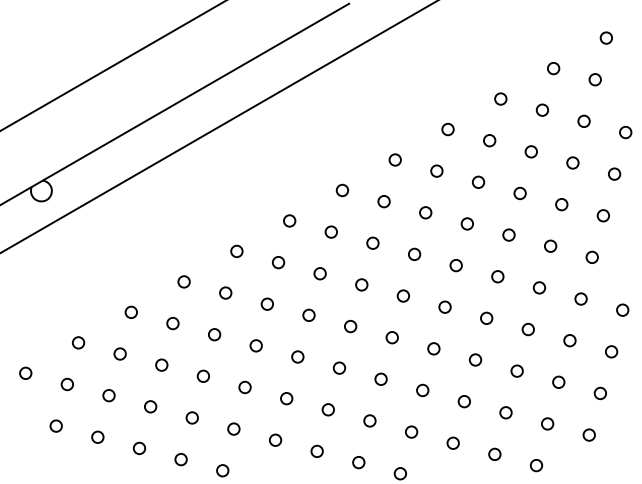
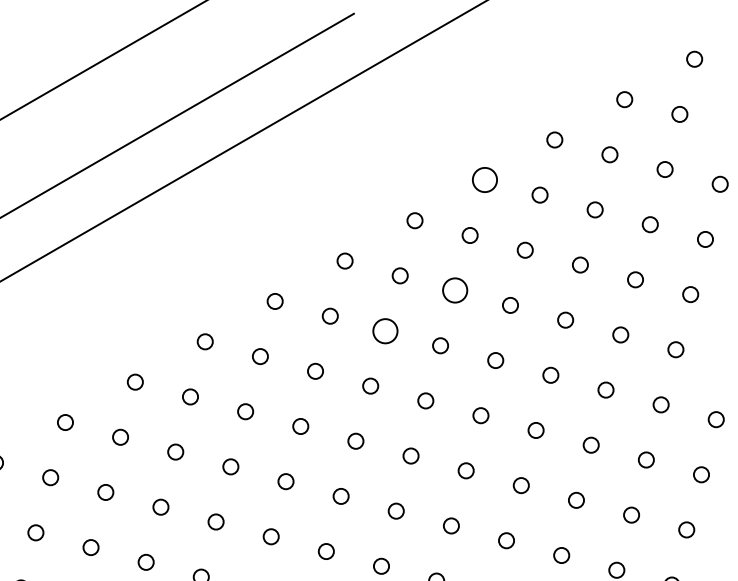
circle: (447, 129) -> (484, 180), size x1.6
circle: (425, 212) -> (455, 290), size x1.6
circle: (372, 242) -> (384, 329), size x1.6

